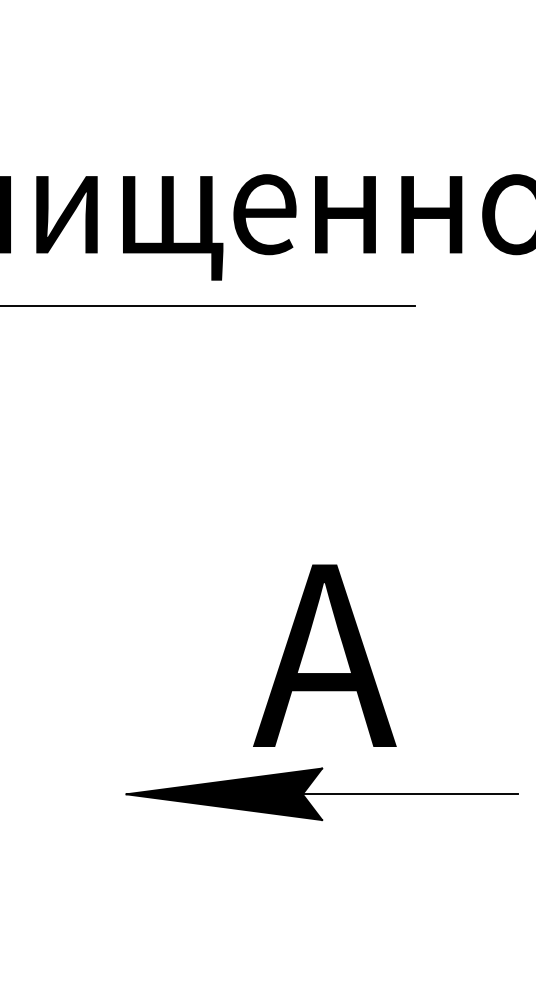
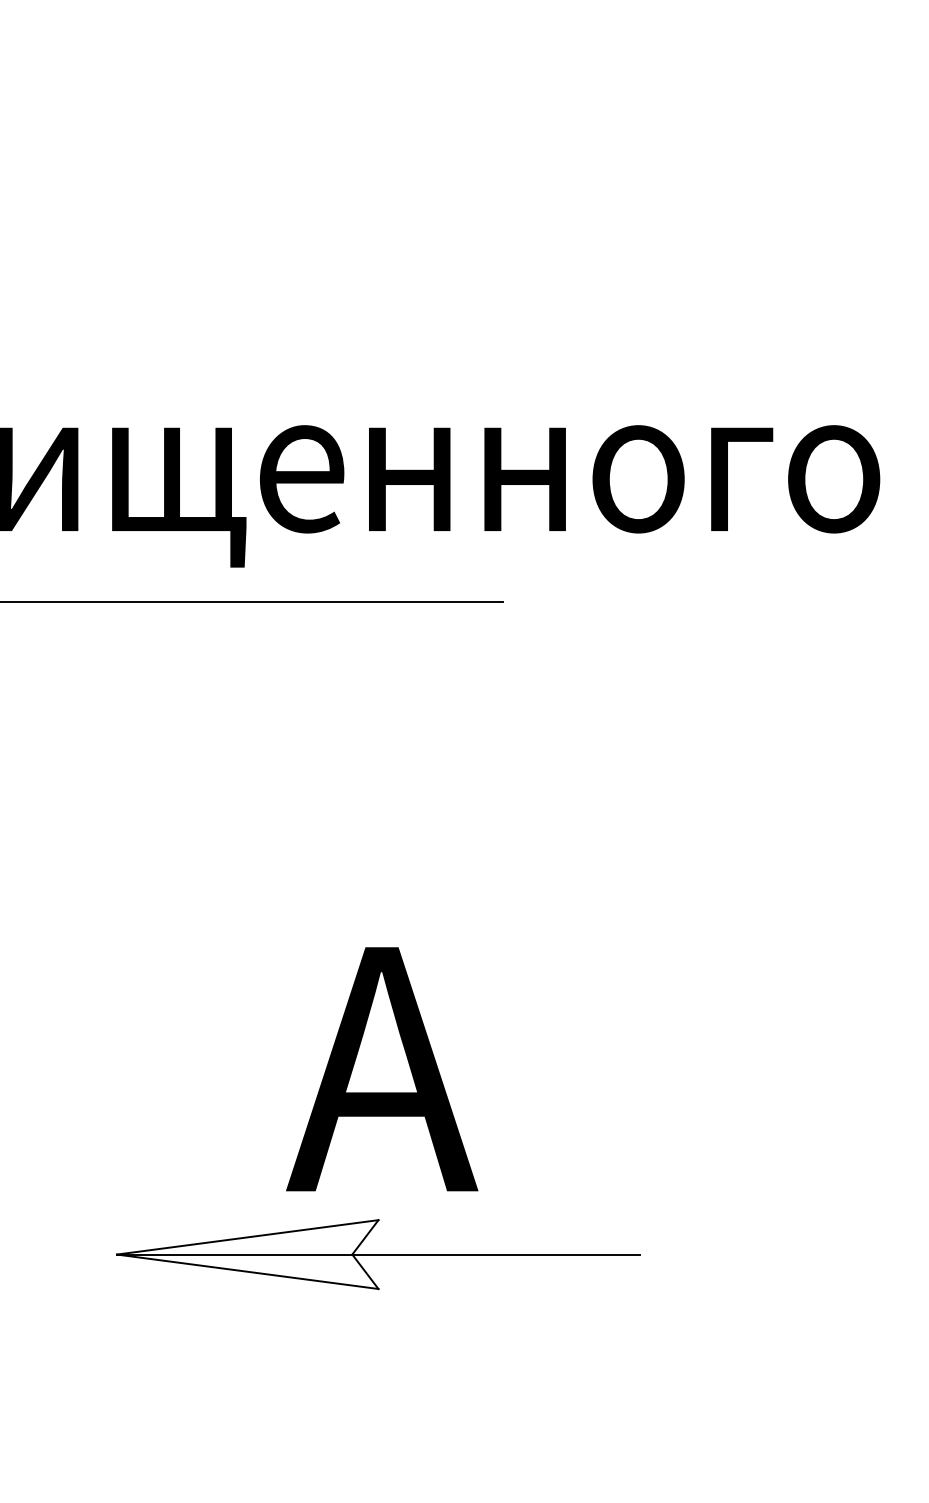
fill: (224, 794) -> (247, 1254), removed

